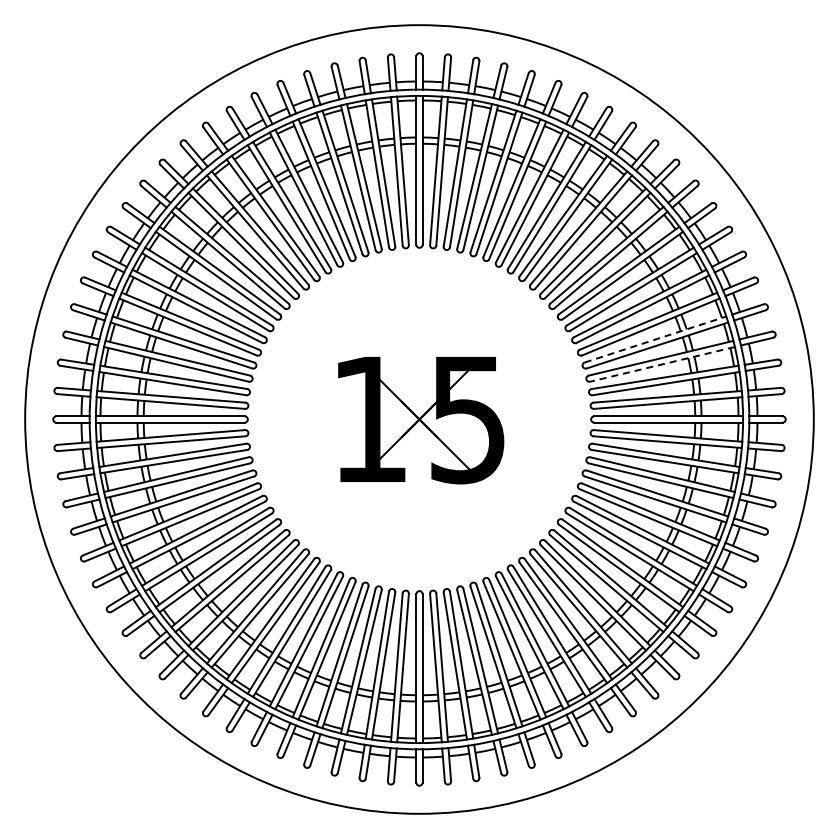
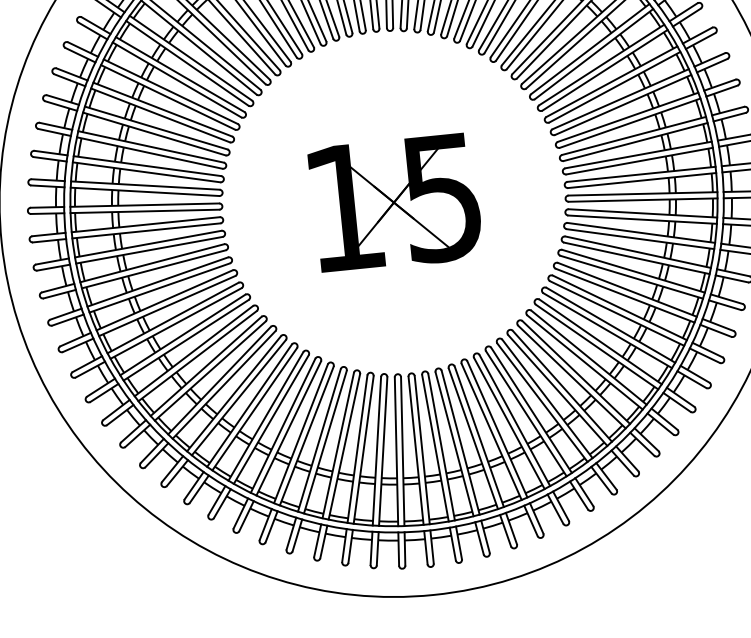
line: (655, 339) -> (620, 99), dashed -> solid
line: (662, 364) -> (630, 123), dashed -> solid

